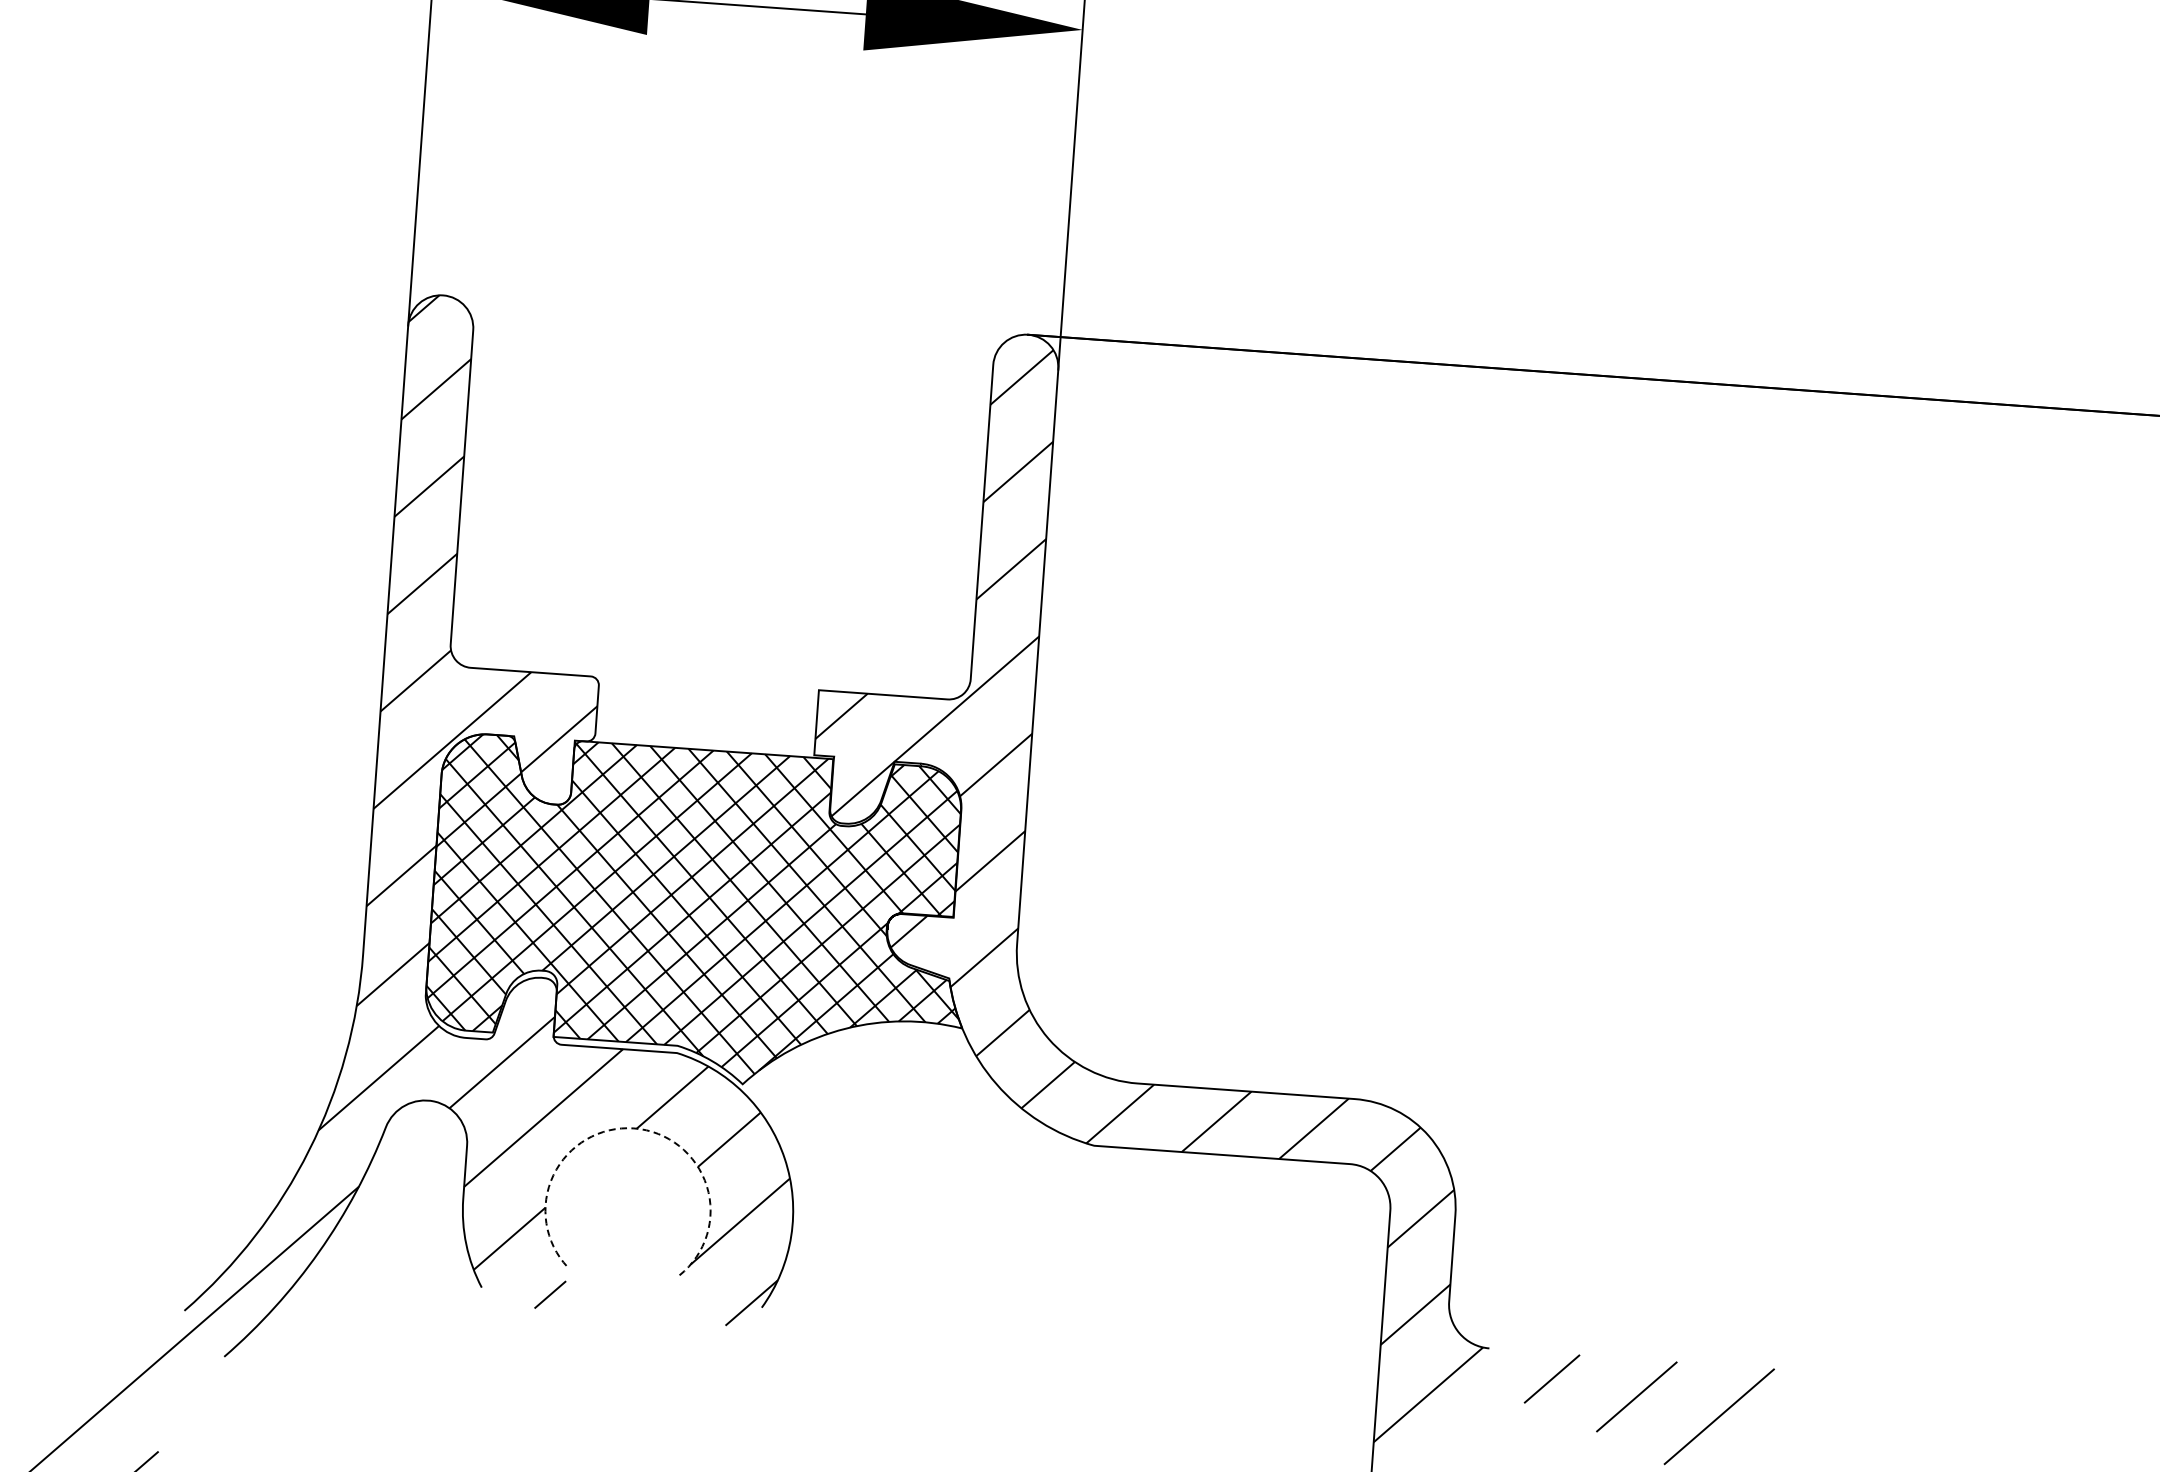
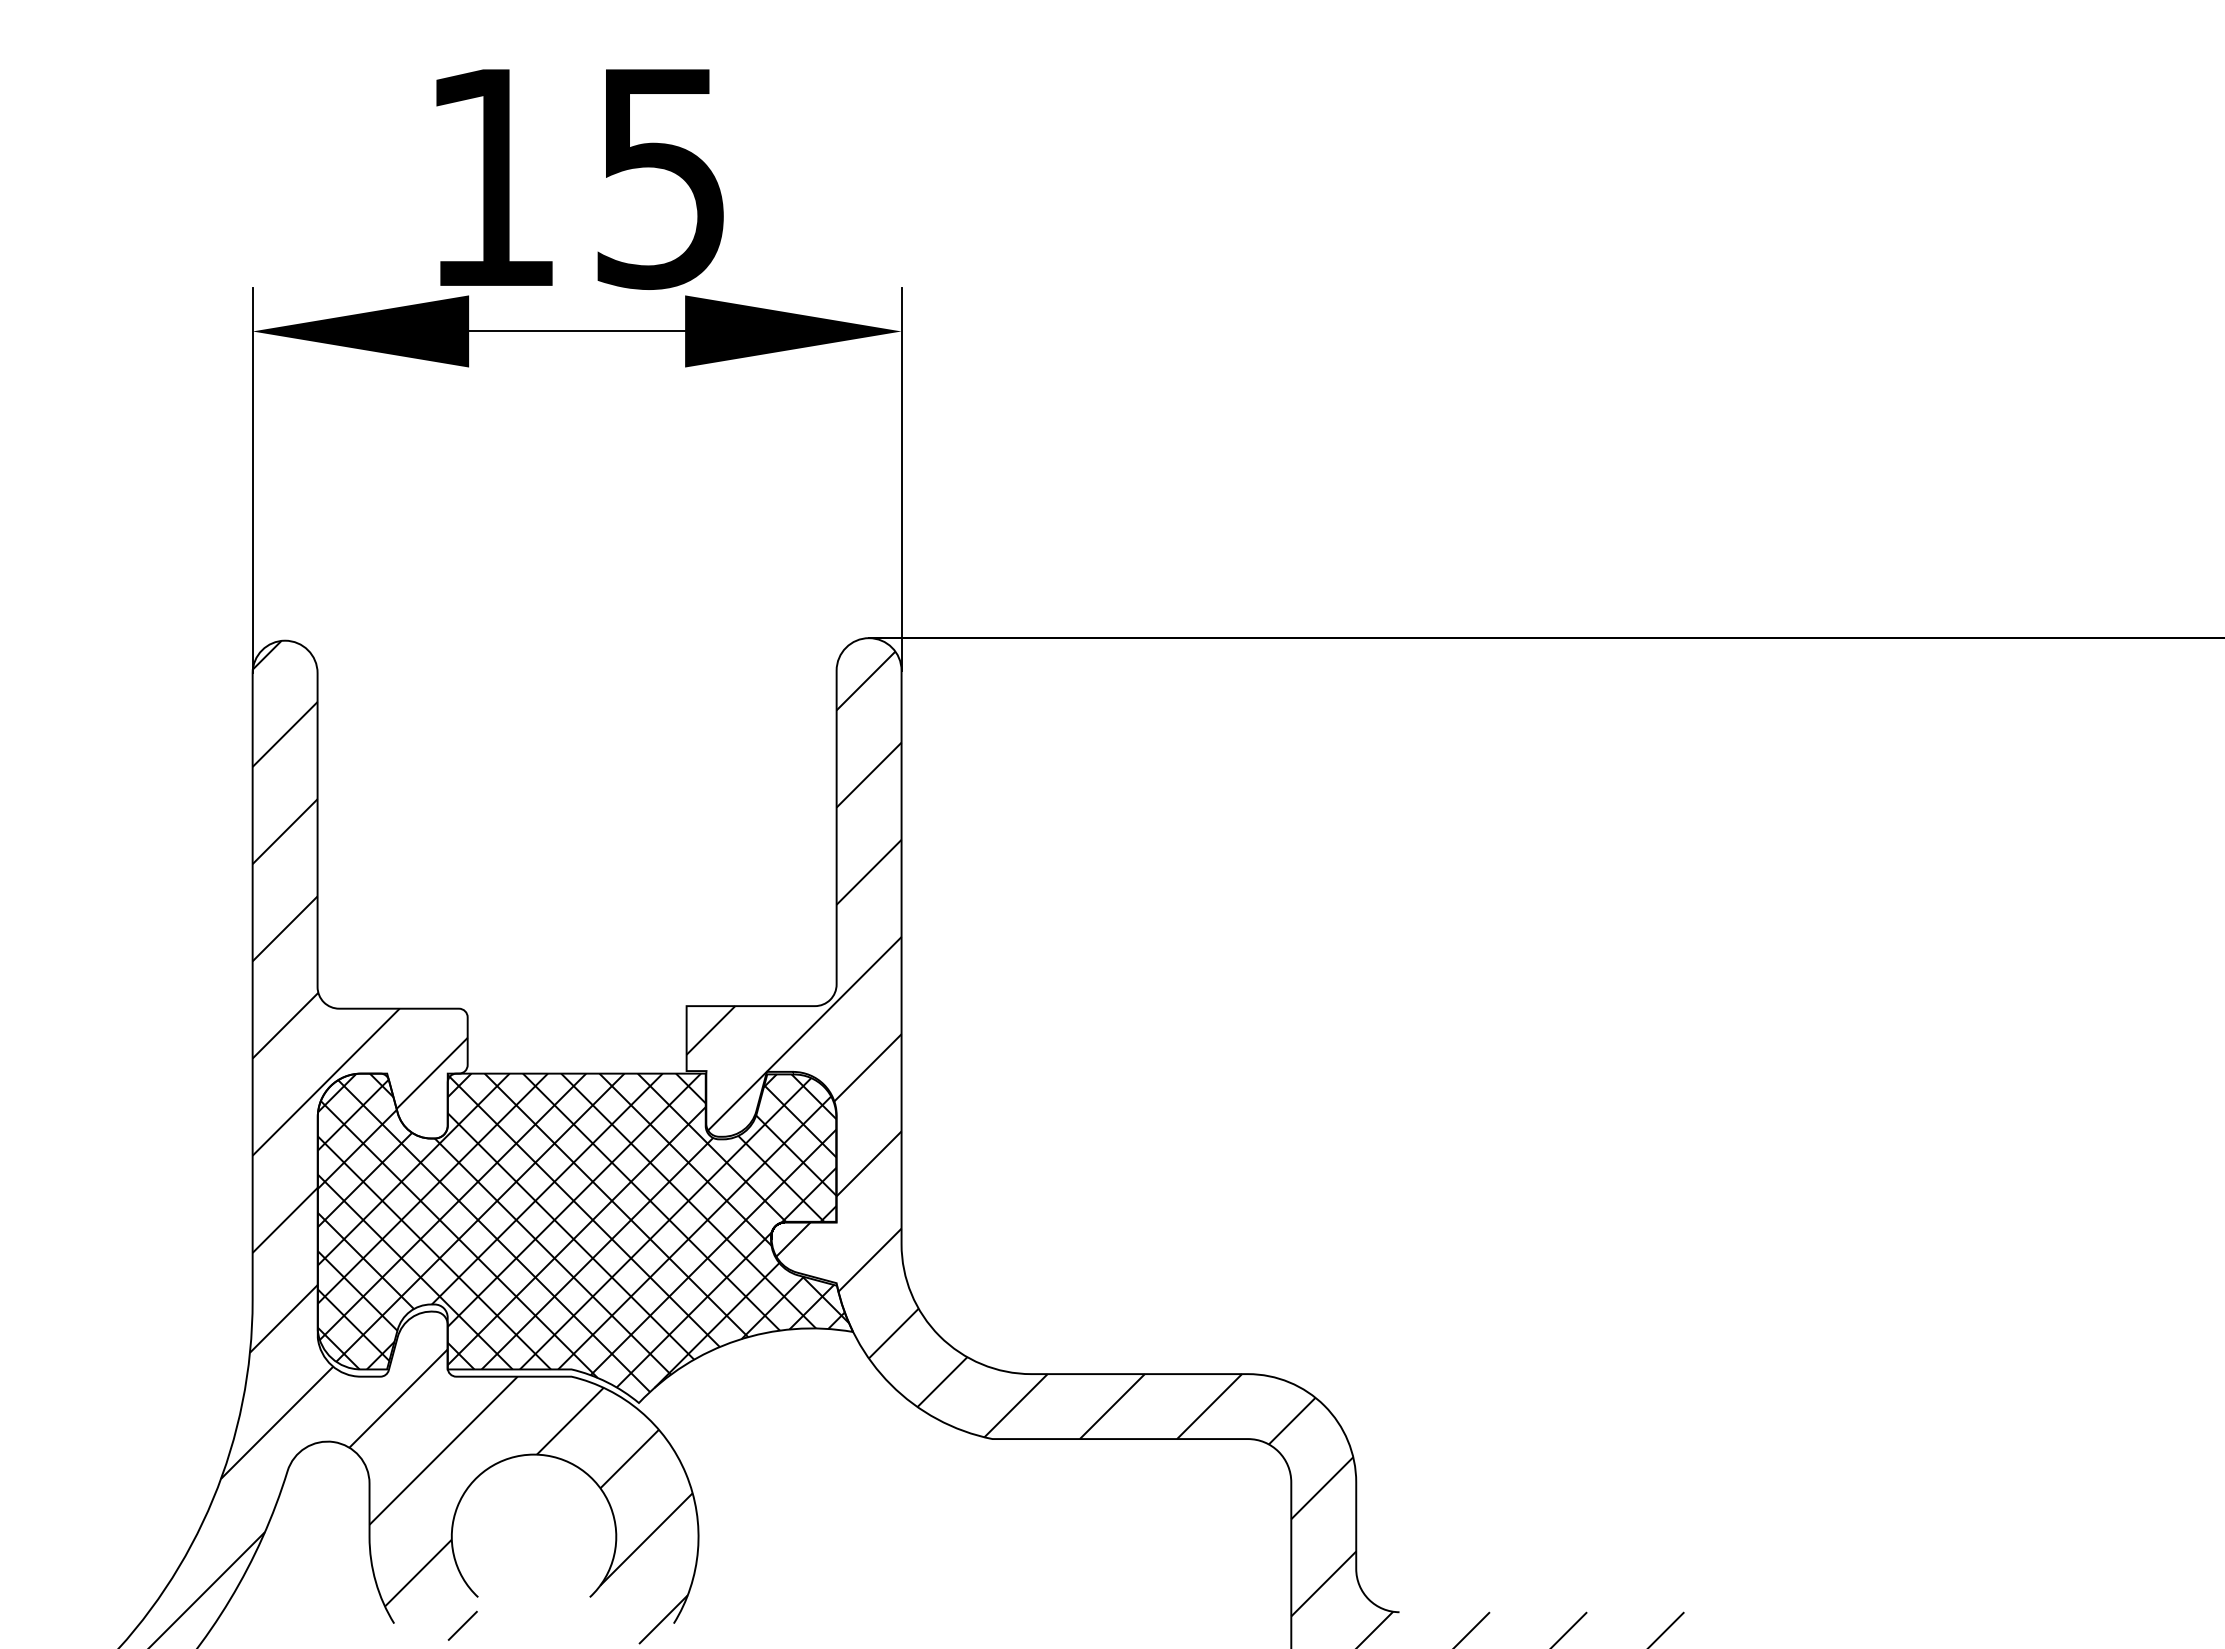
line: (634, 1128) -> (534, 1454), dashed -> solid

